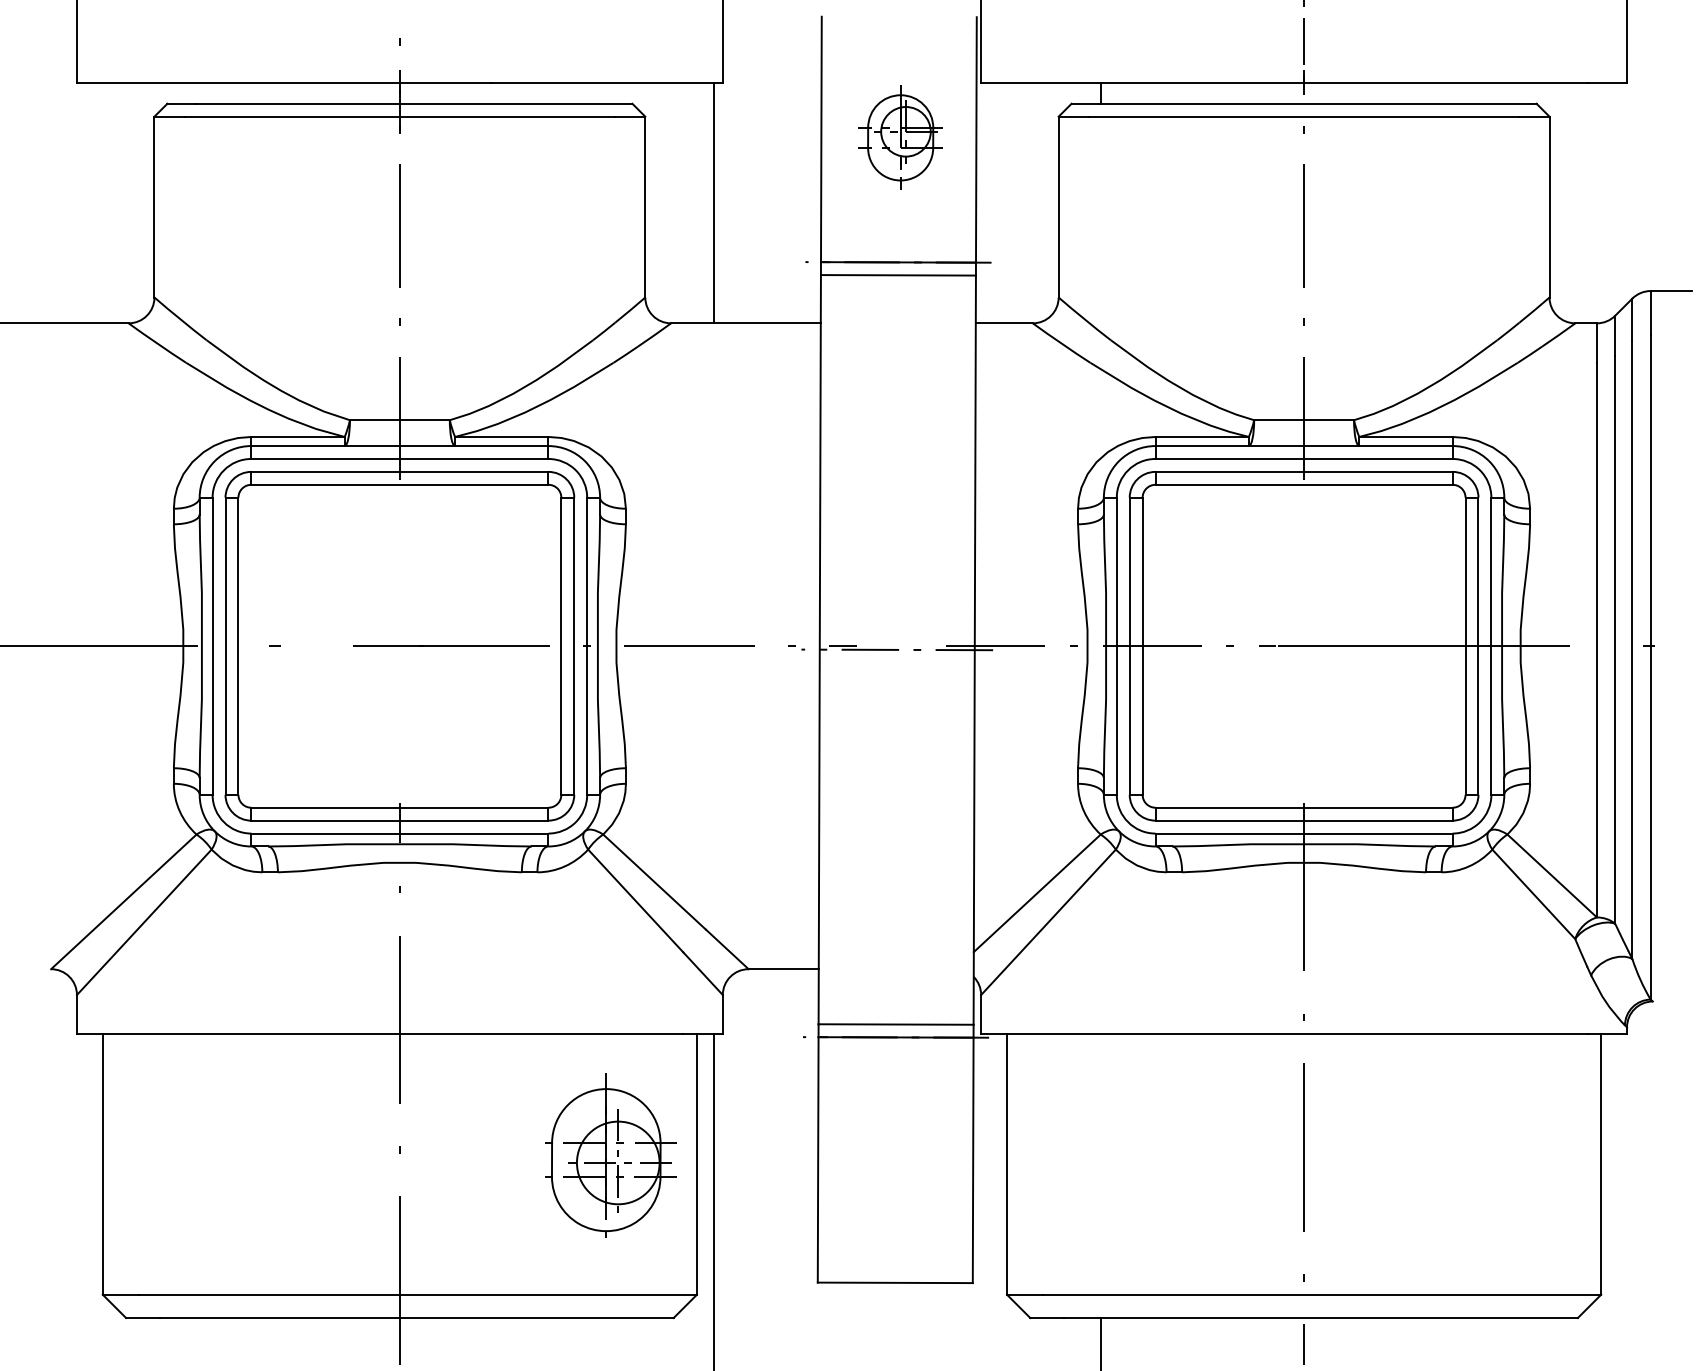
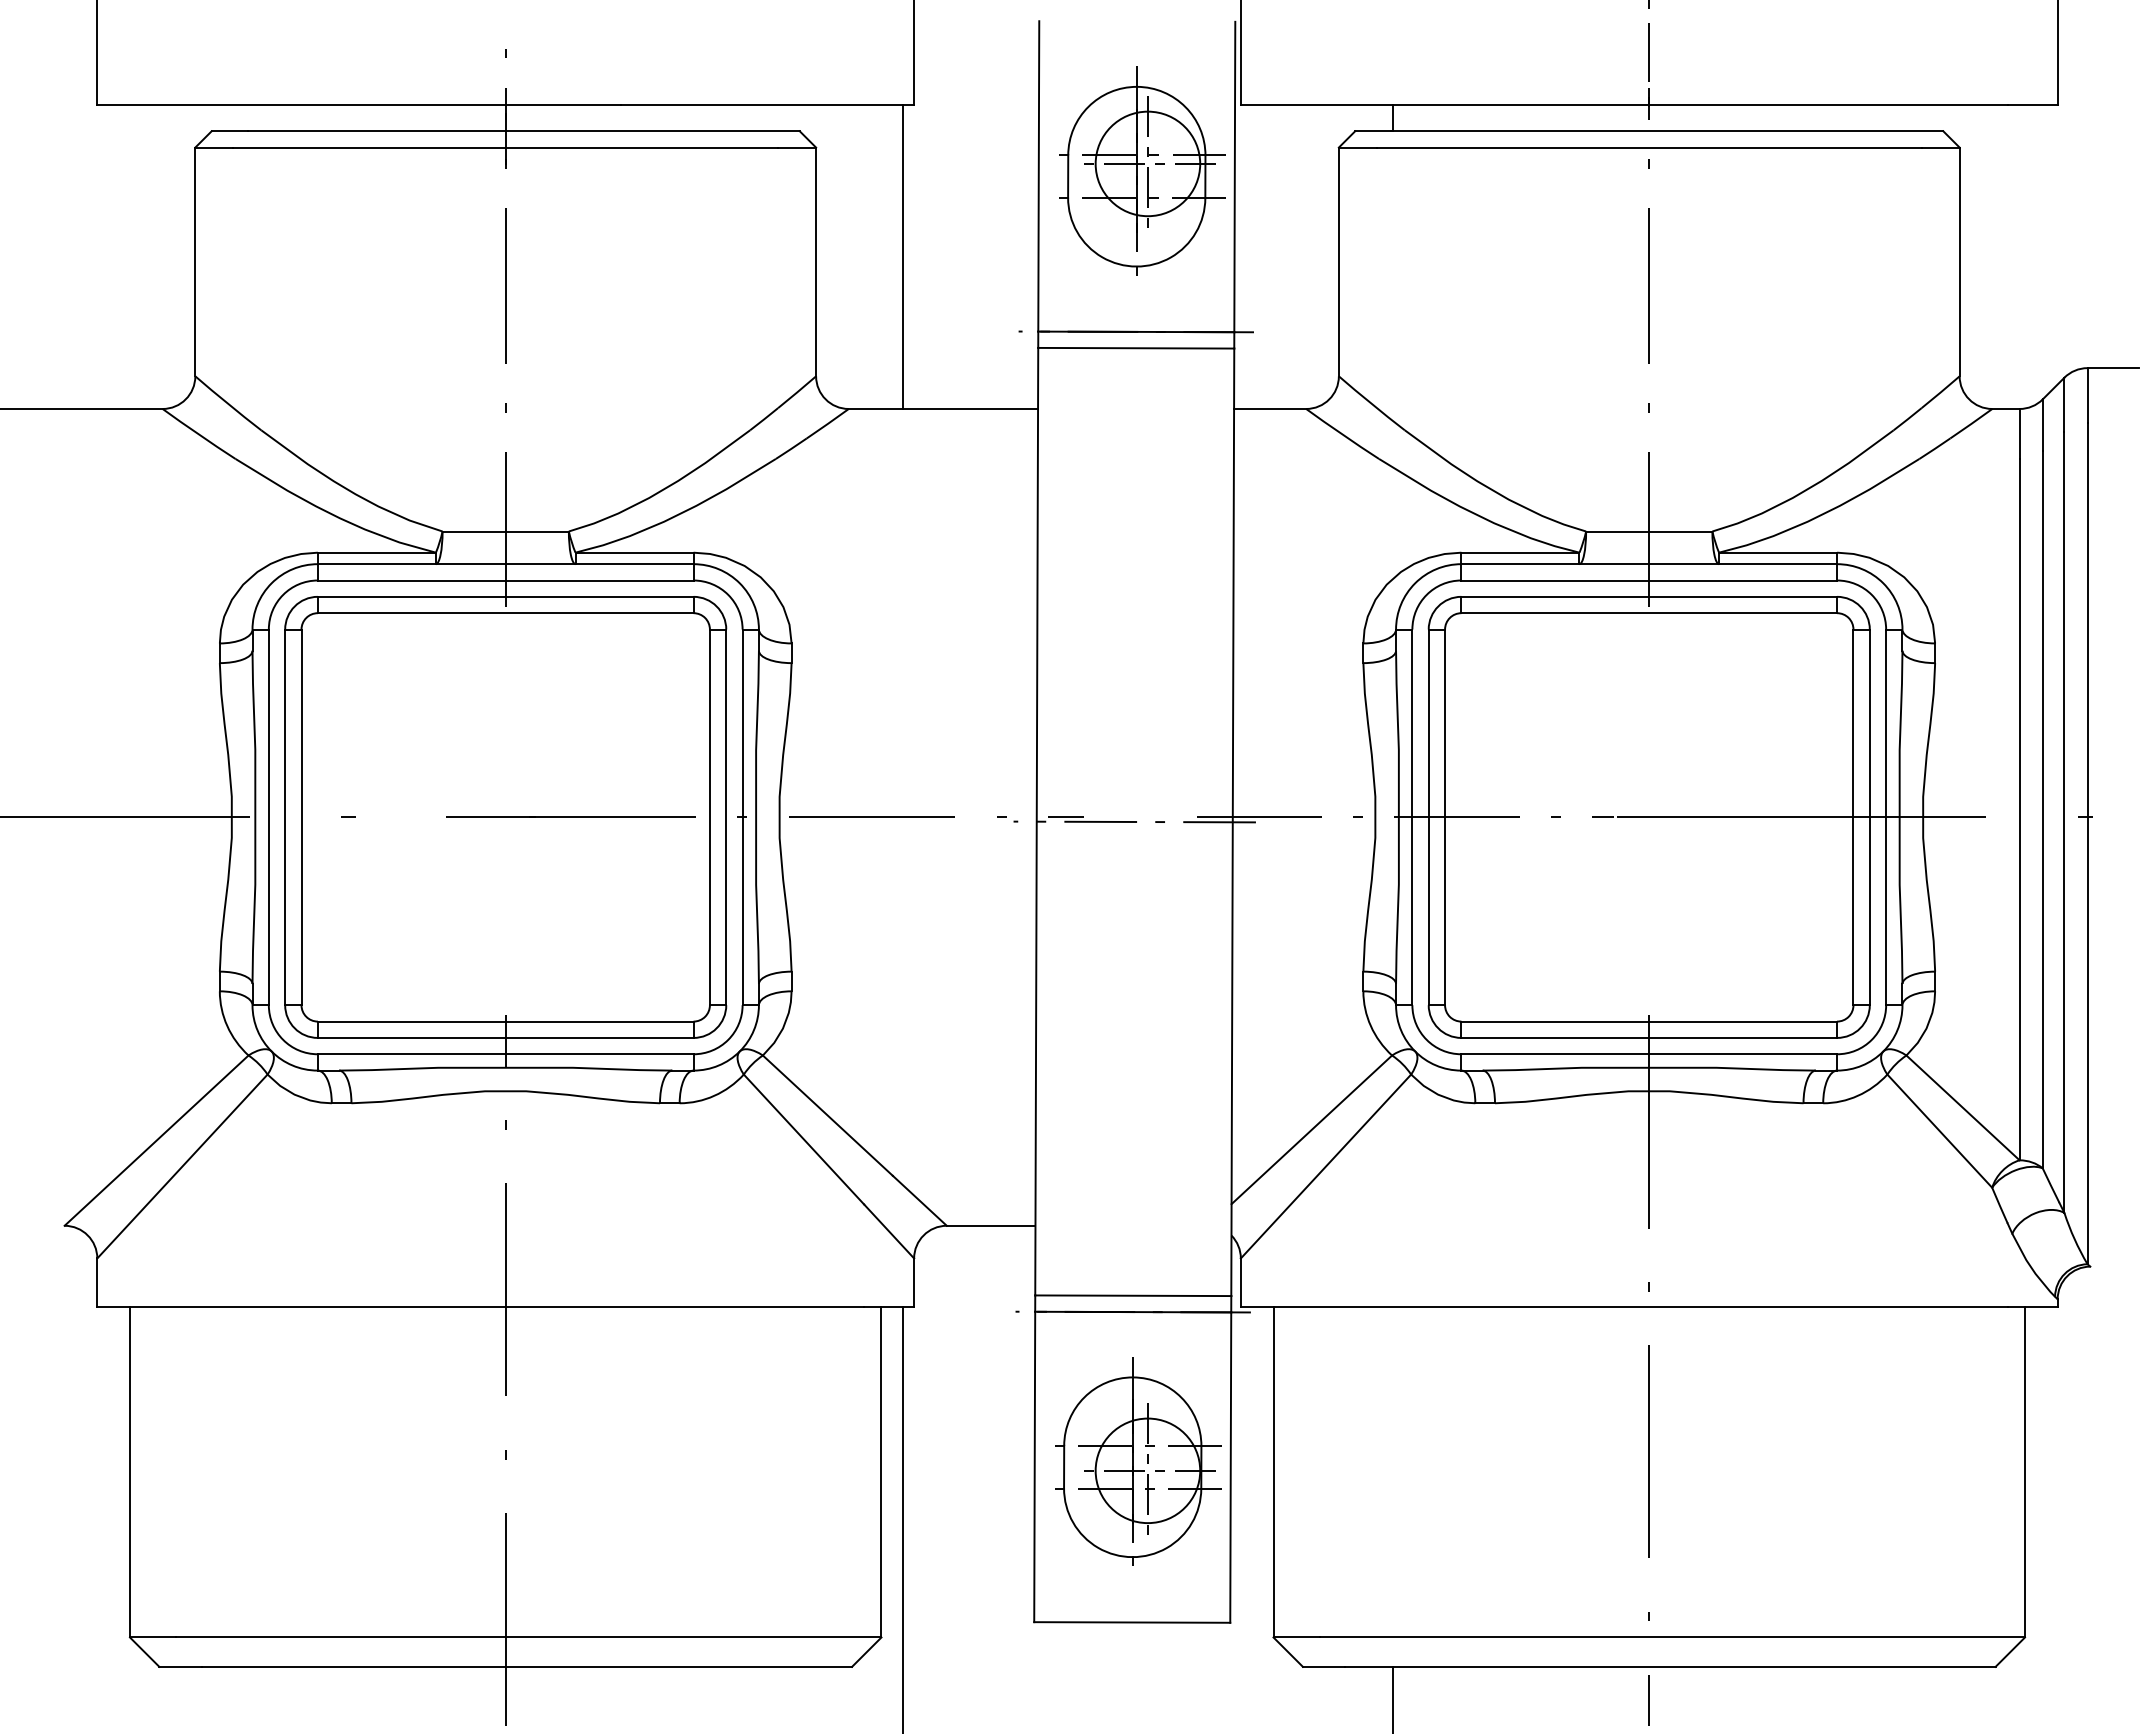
part: (903, 134) -> (1142, 170), size x1.67
part: (610, 1155) -> (1138, 1461), moved

